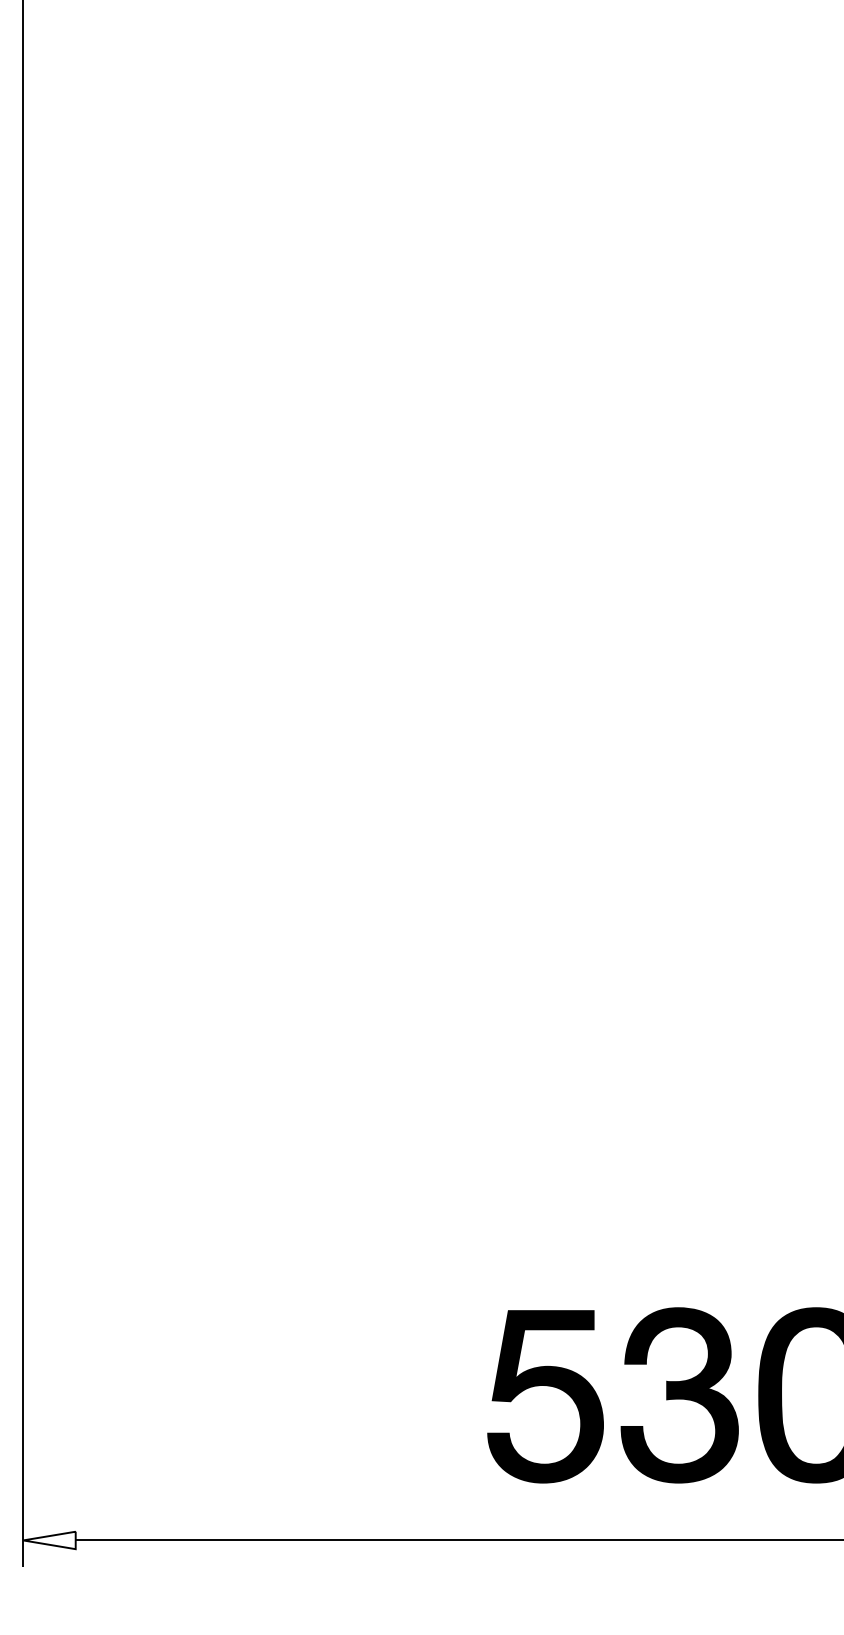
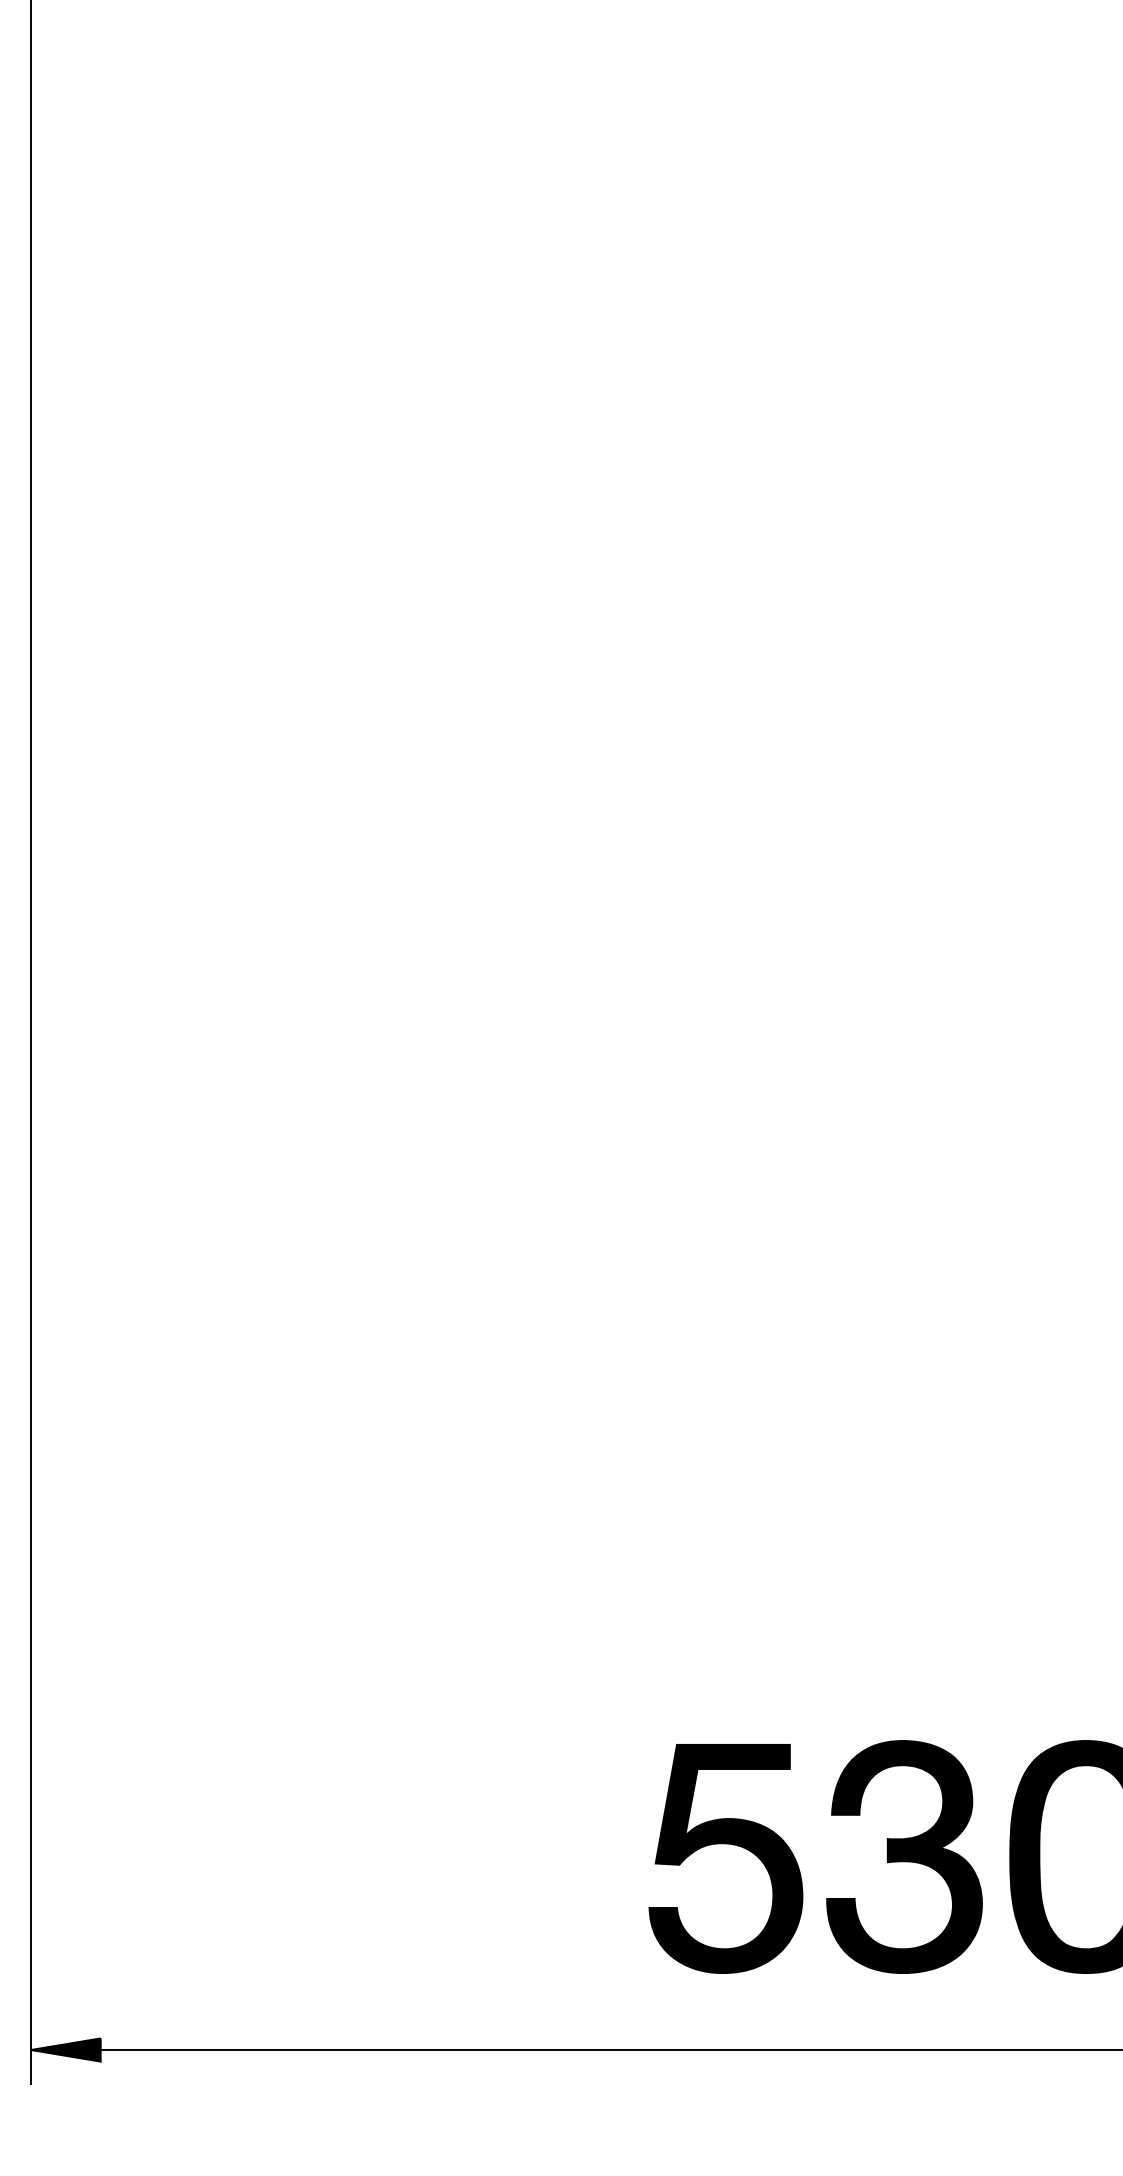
fill: (49, 1540) -> (65, 2050), added

